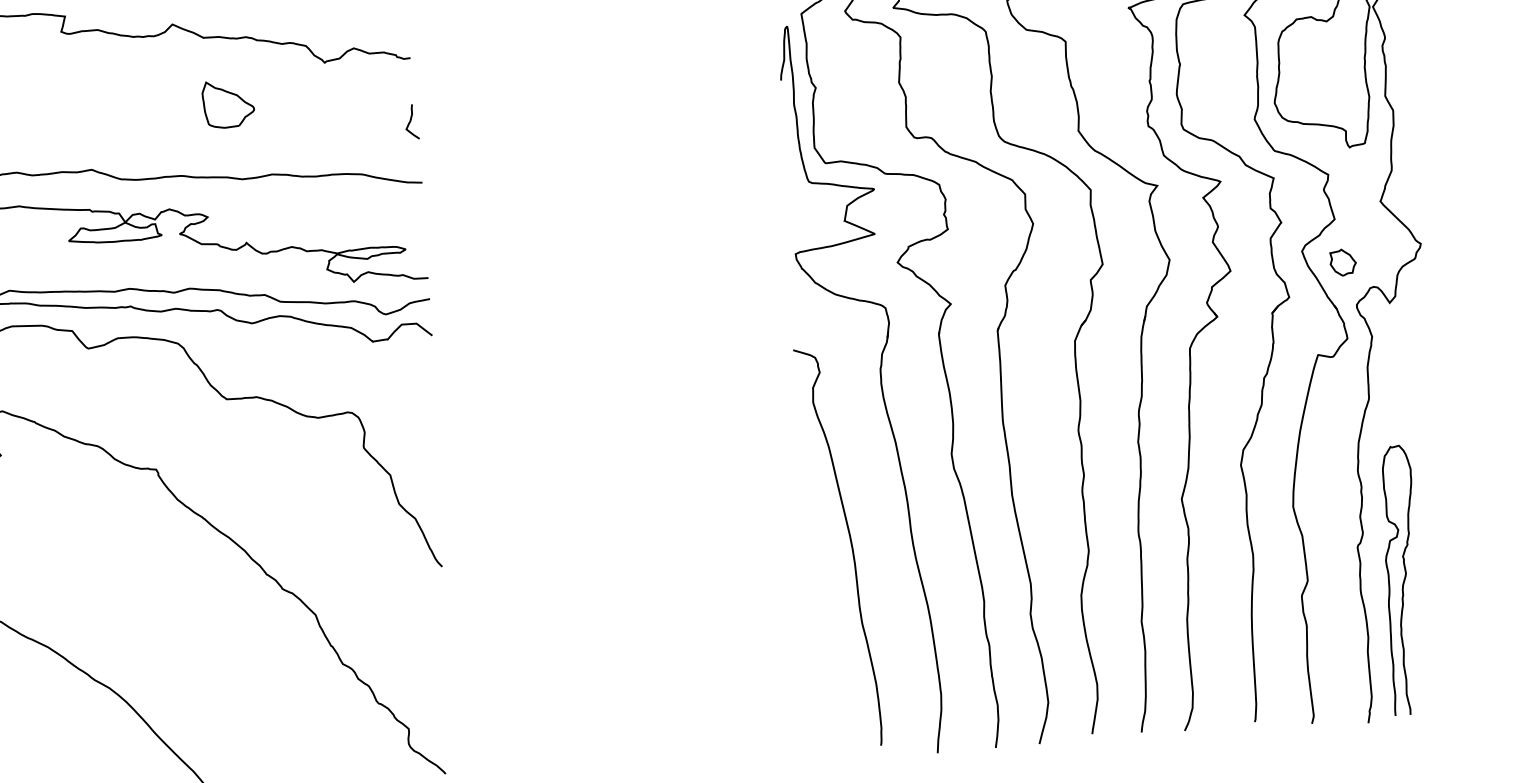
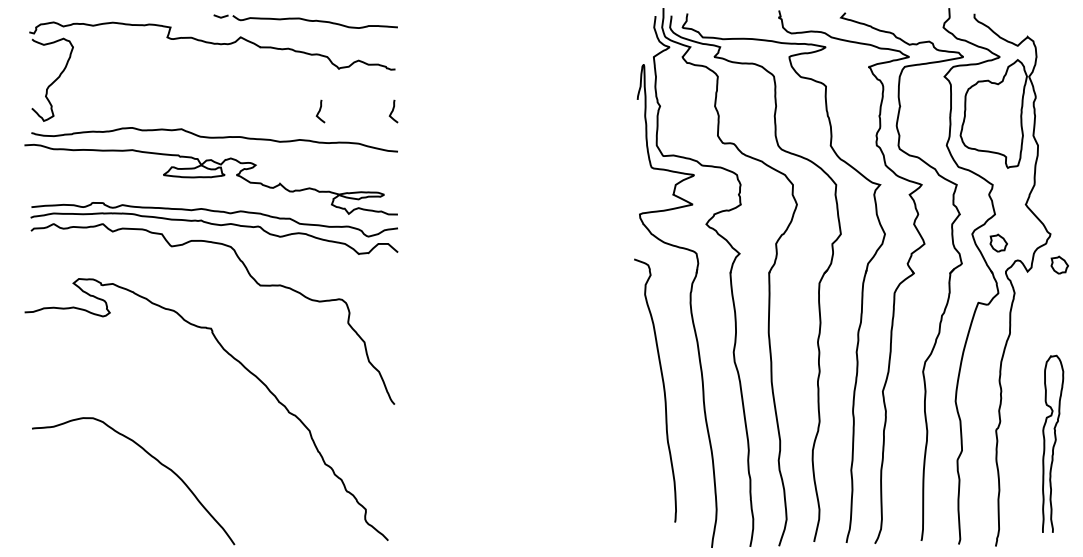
part: (227, 103) -> (273, 91), removed
curve: (300, 129) -> (320, 111), added
part: (1437, 288) -> (1059, 264), added
curve: (850, 546) -> (663, 390), moved
curve: (1402, 579) -> (1053, 443), moved

